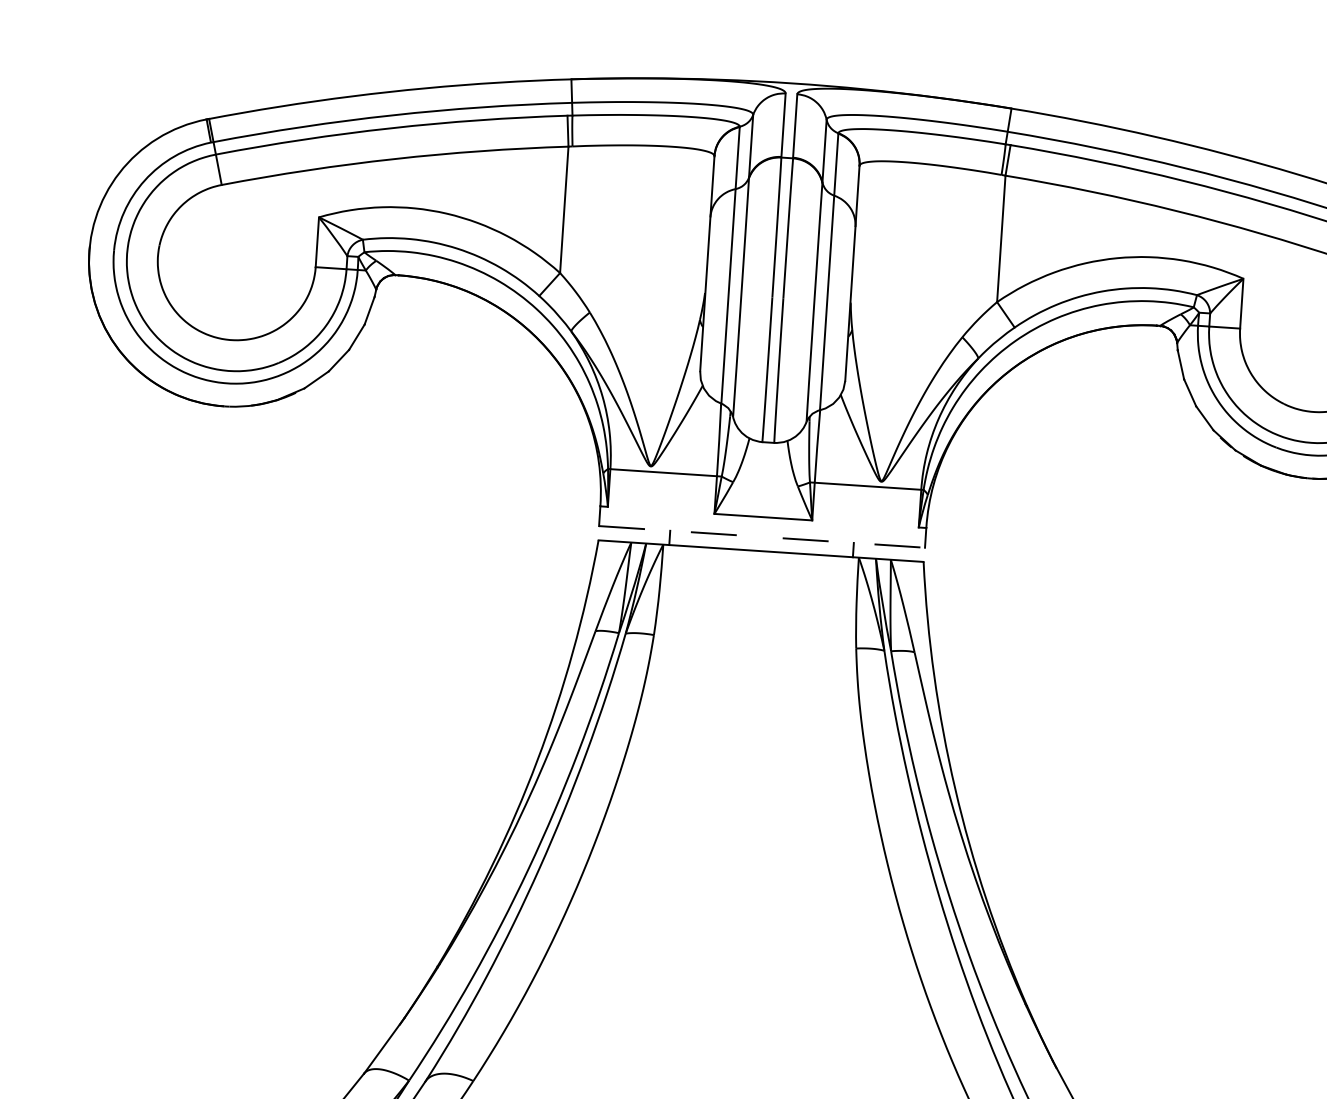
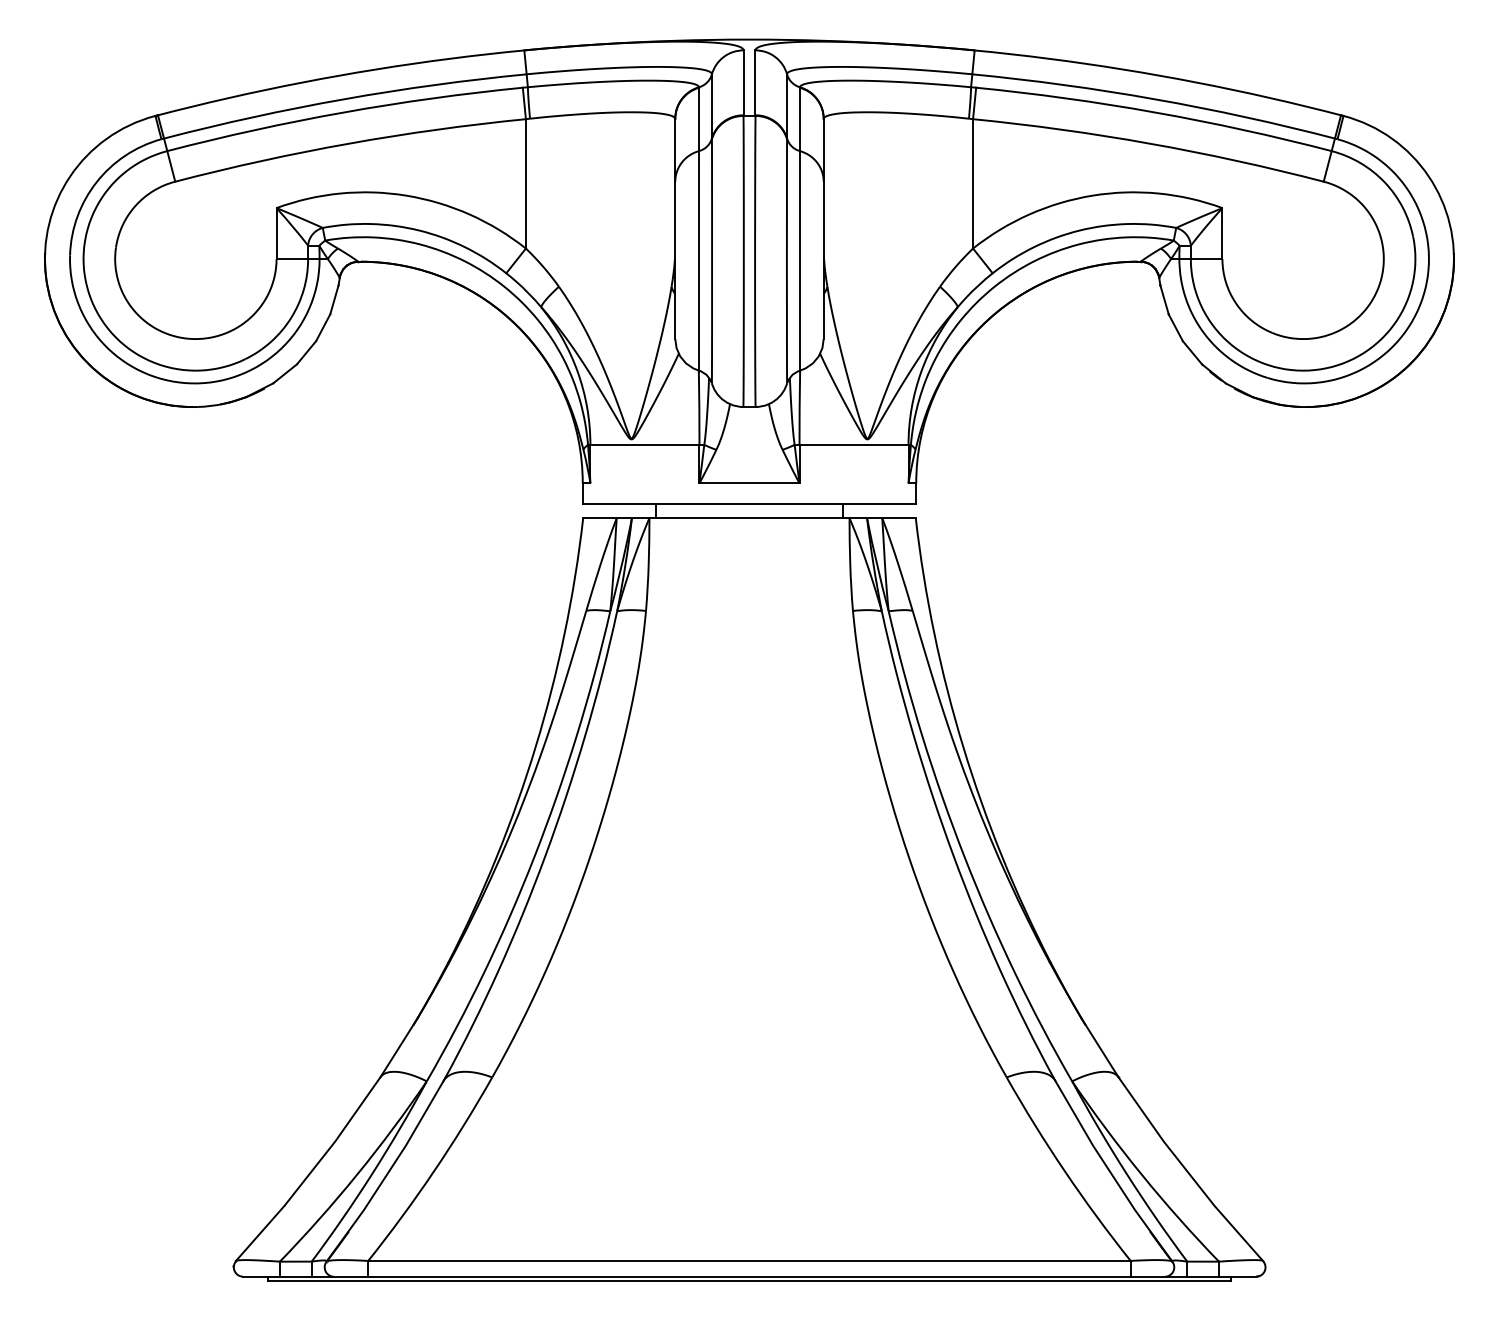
line: (762, 536) -> (749, 503), dashed -> solid

